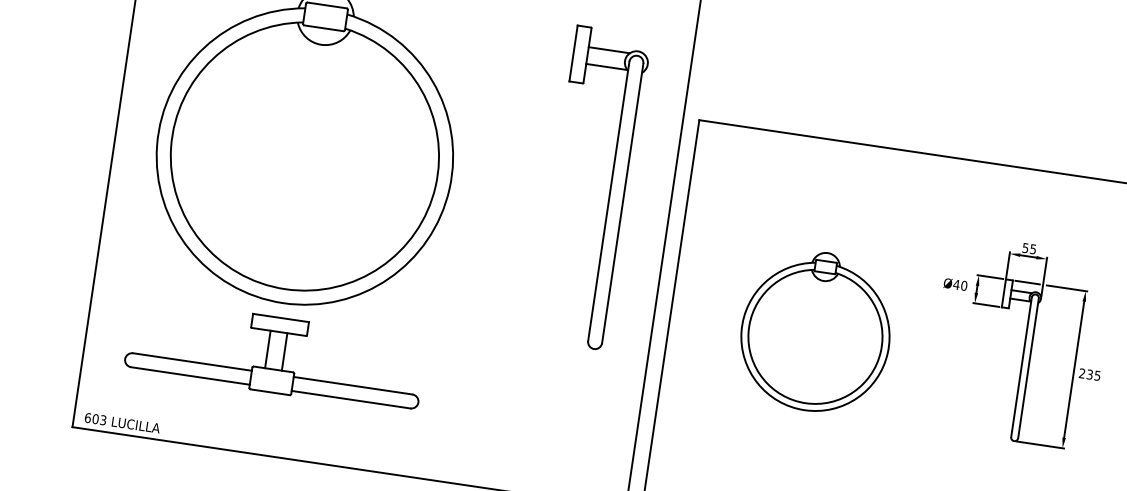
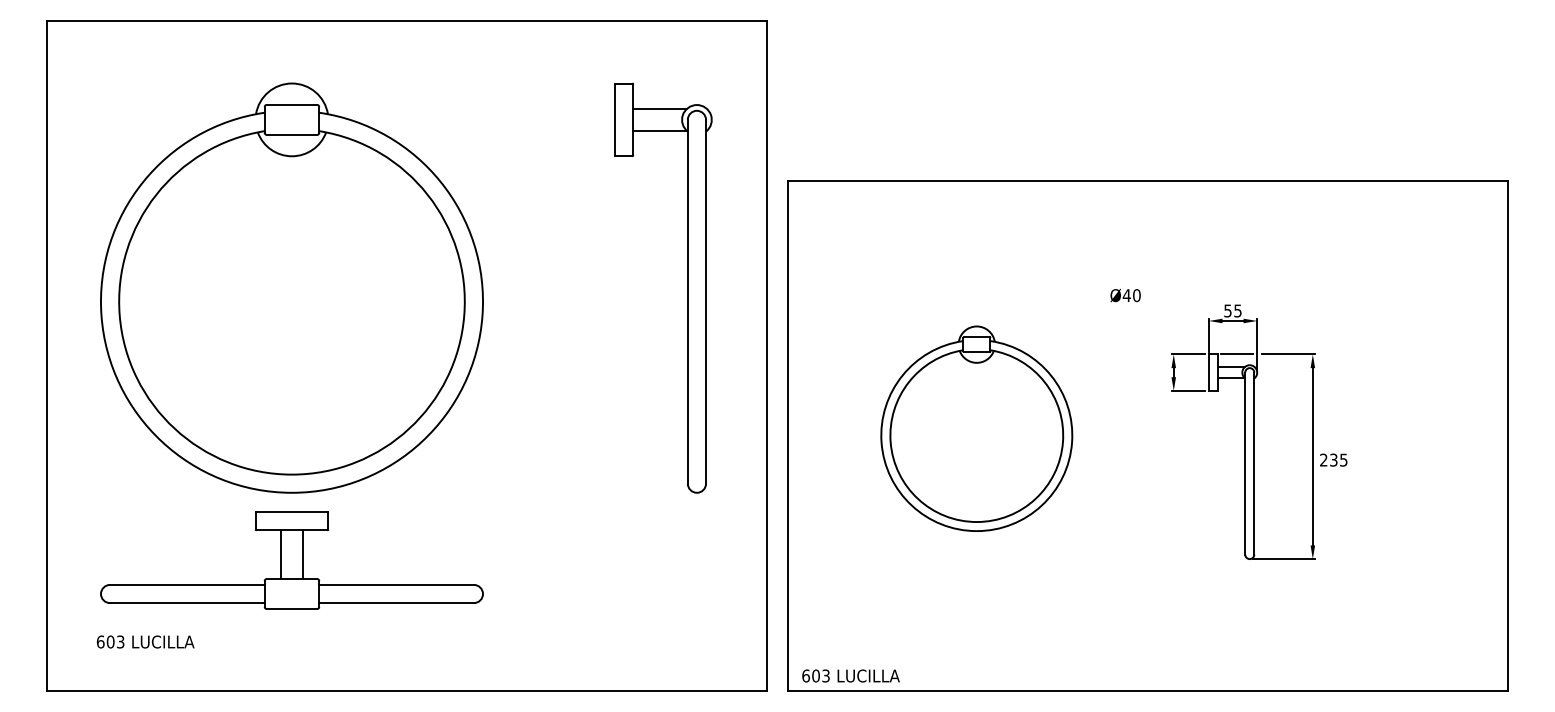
text: (955, 284) -> (1125, 295), moved
part: (1036, 344) -> (1259, 431), moved
text: (122, 422) -> (145, 641), moved

